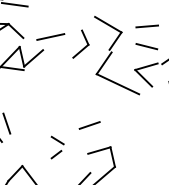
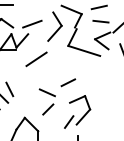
part: (81, 44) -> (54, 26), size x1.43
line: (49, 87) -> (36, 59), added
part: (55, 147) -> (46, 101), size x1.67

